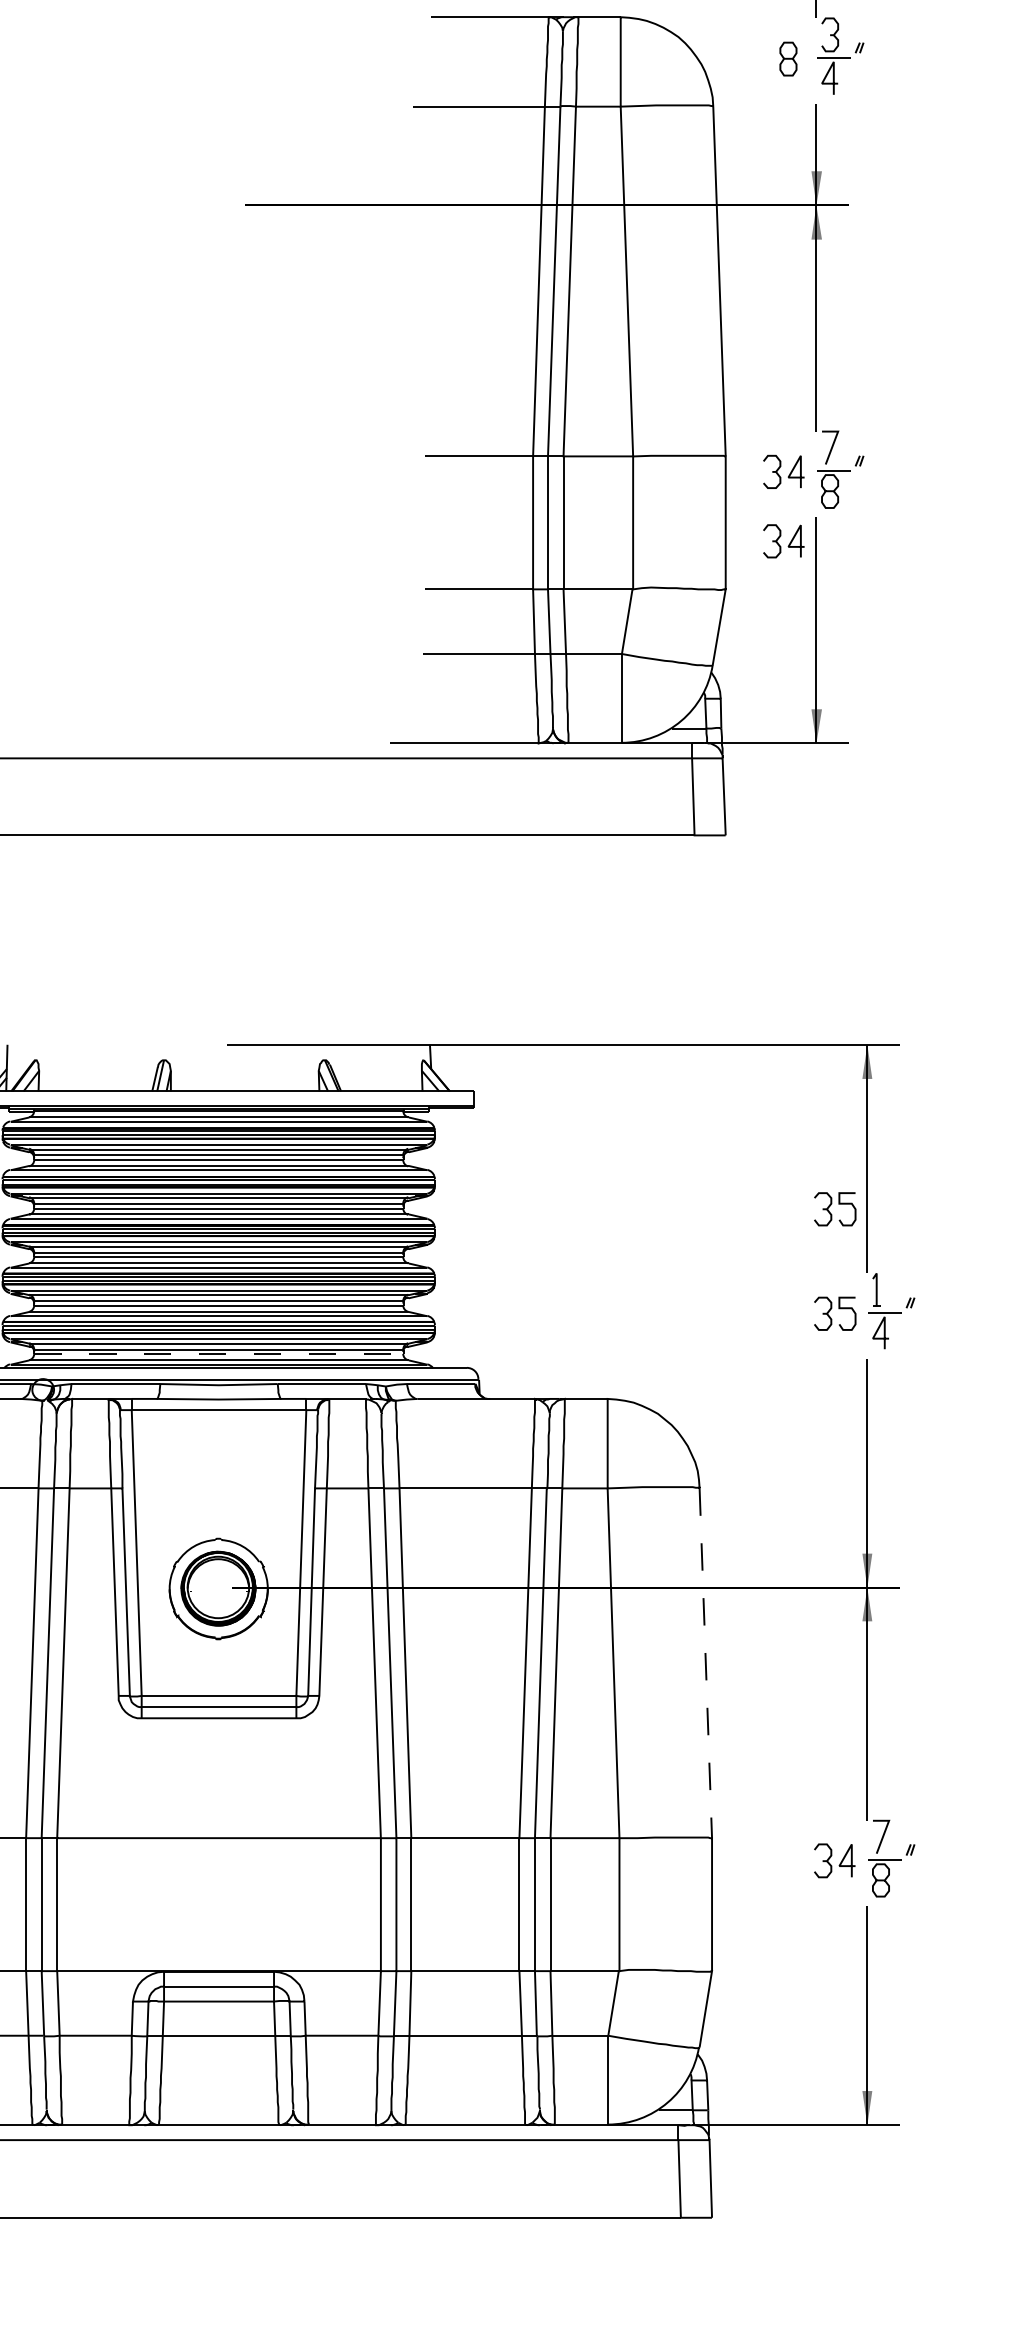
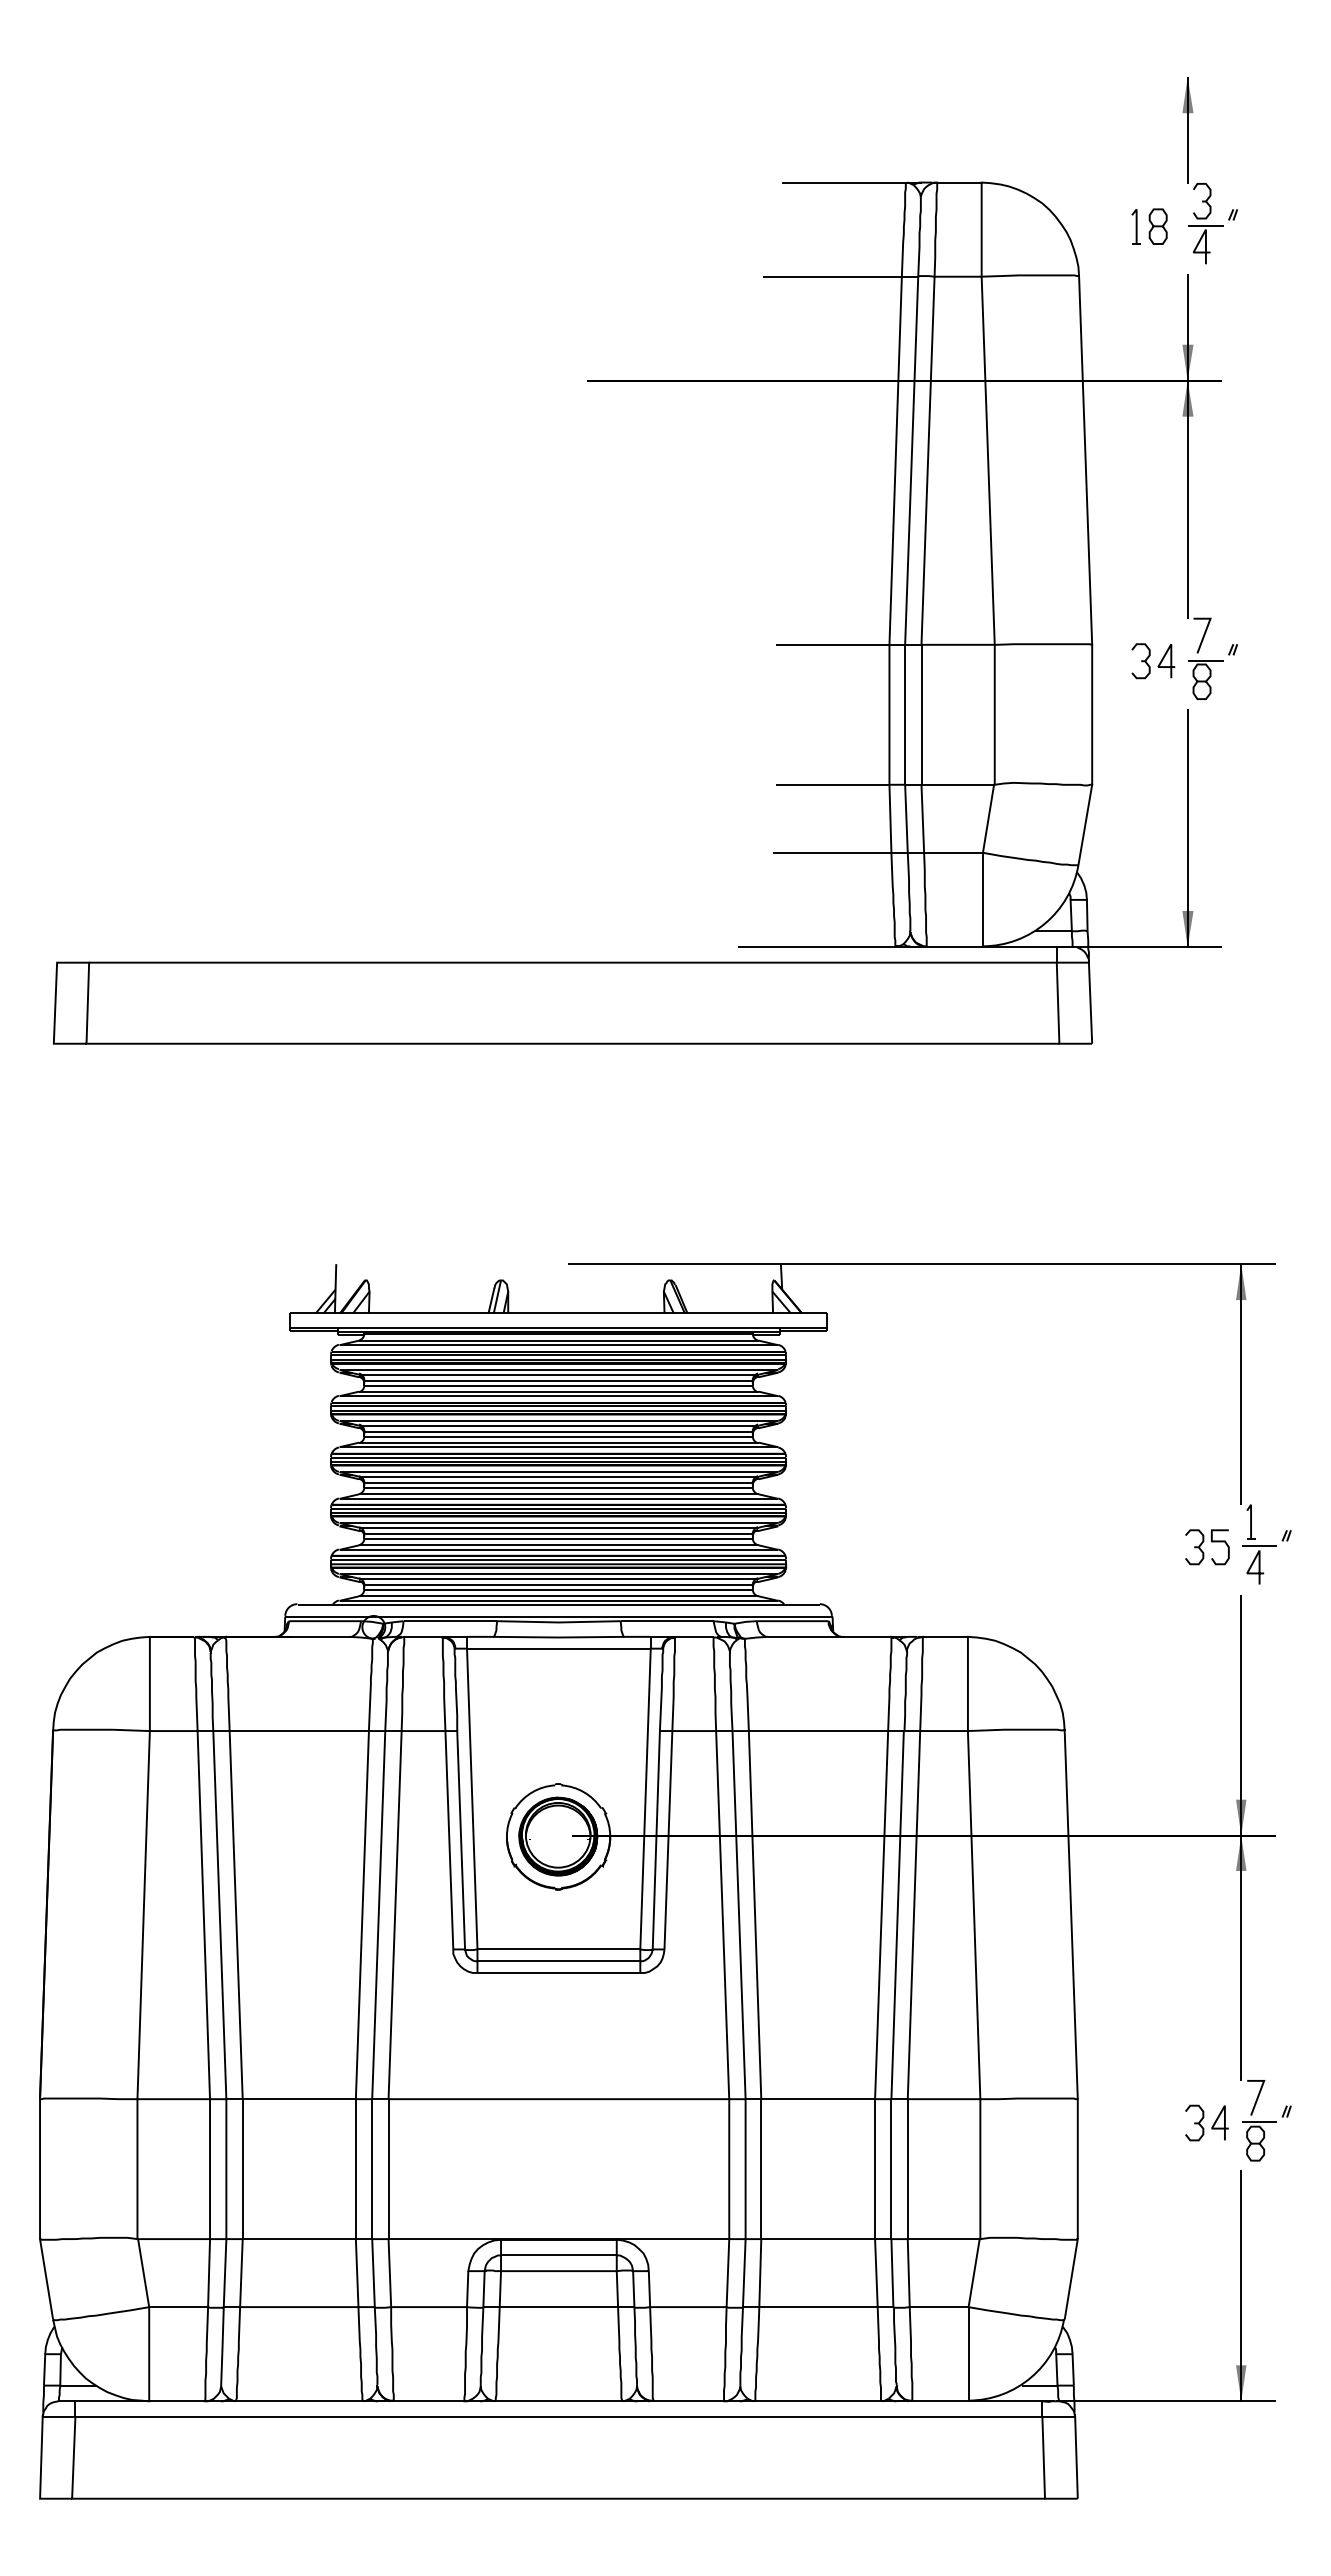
part: (766, 58) -> (1135, 226), added
part: (783, 541) -> (1153, 734), removed
part: (835, 1209) -> (1207, 1437), removed
line: (218, 1353) -> (558, 1589), dashed -> solid
line: (706, 1663) -> (1071, 1915), dashed -> solid

